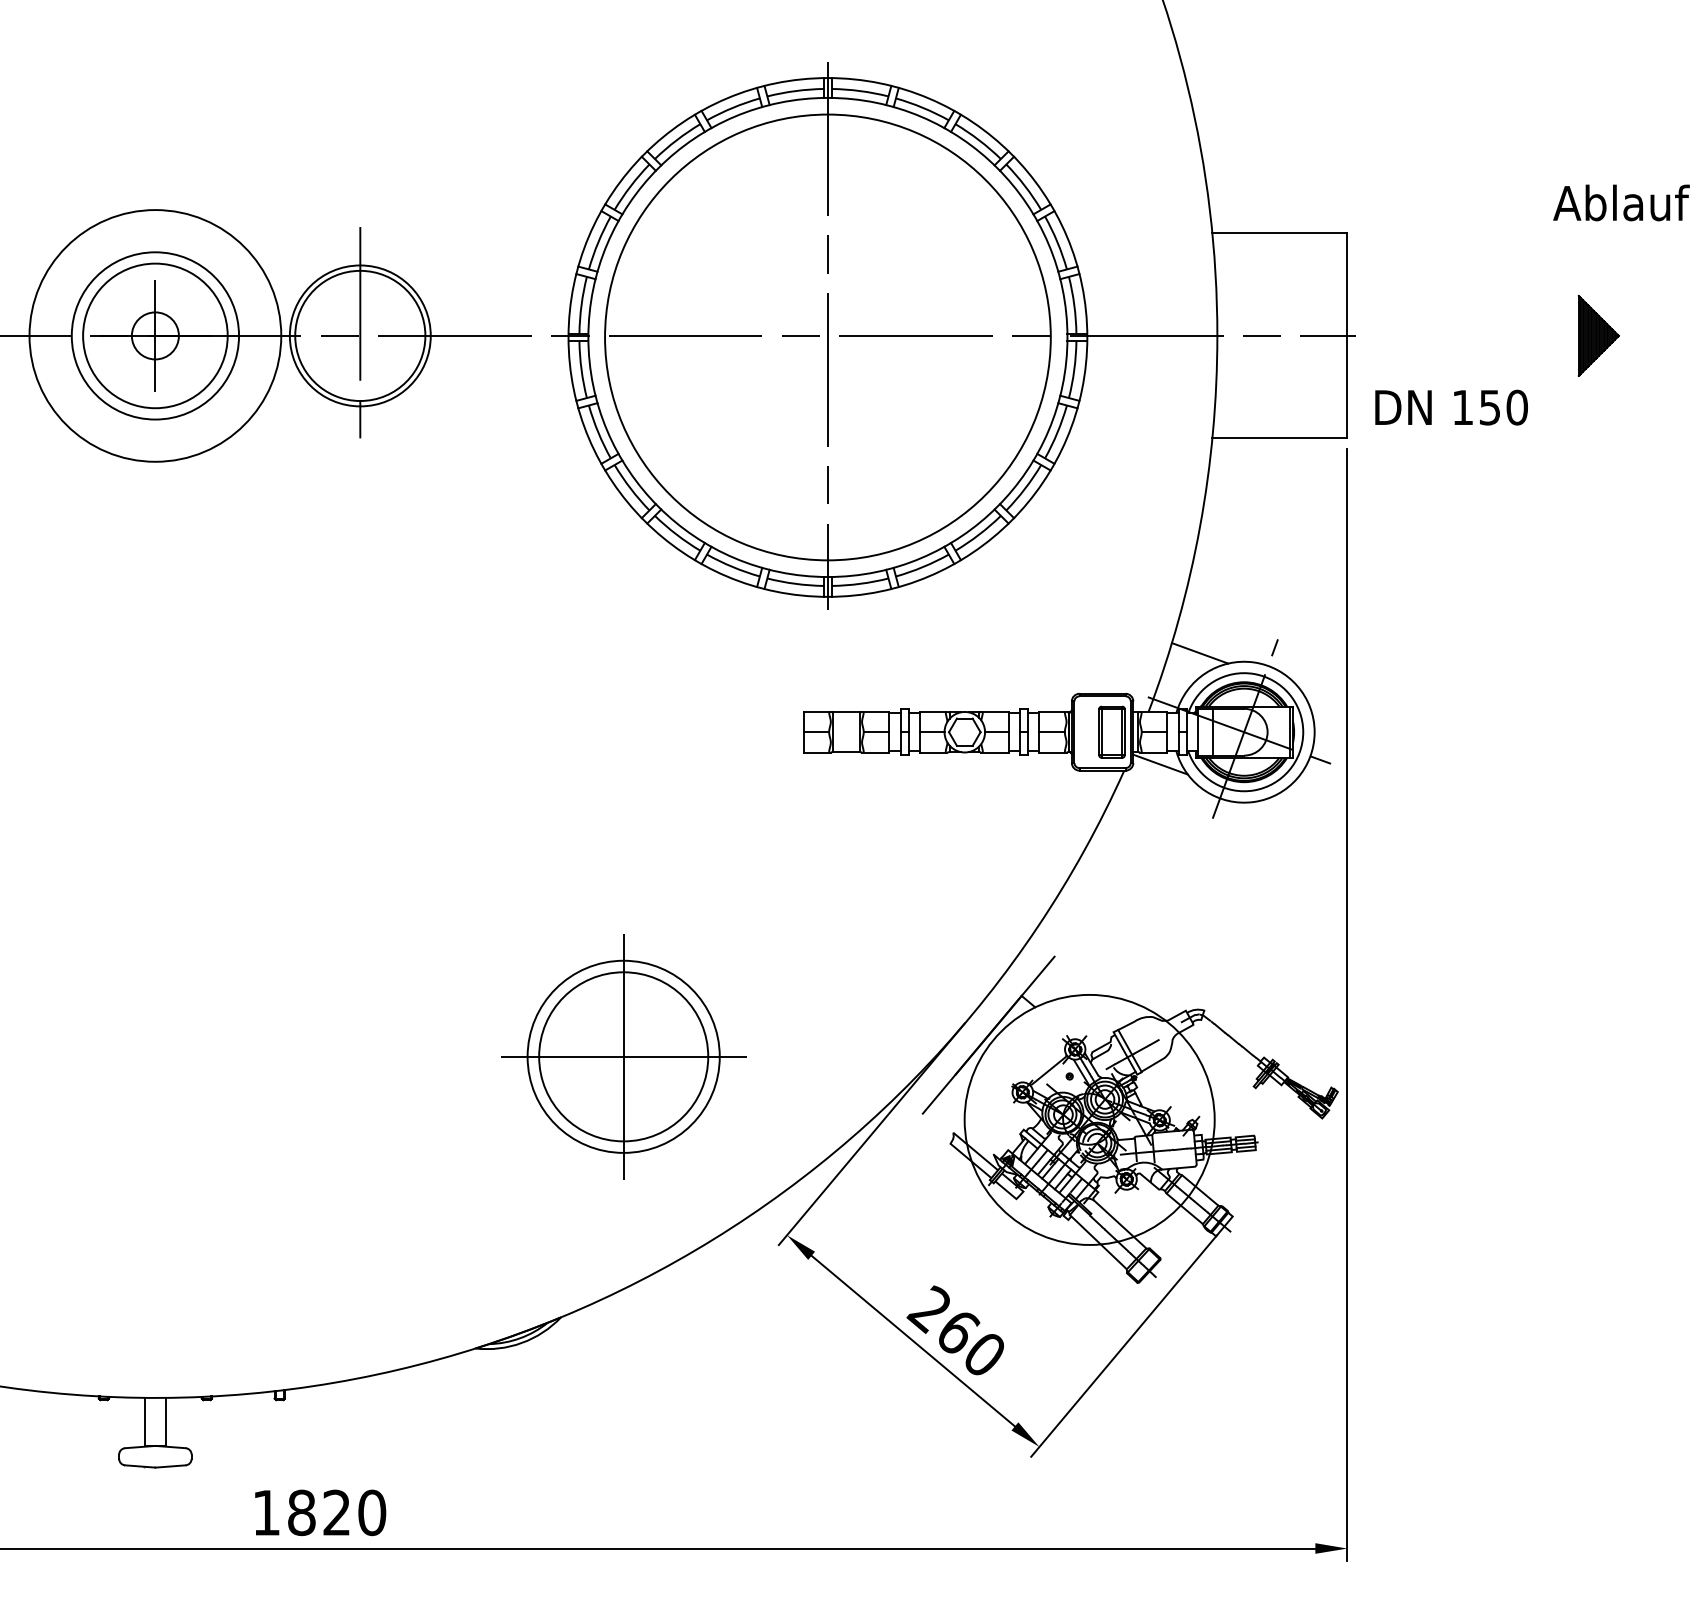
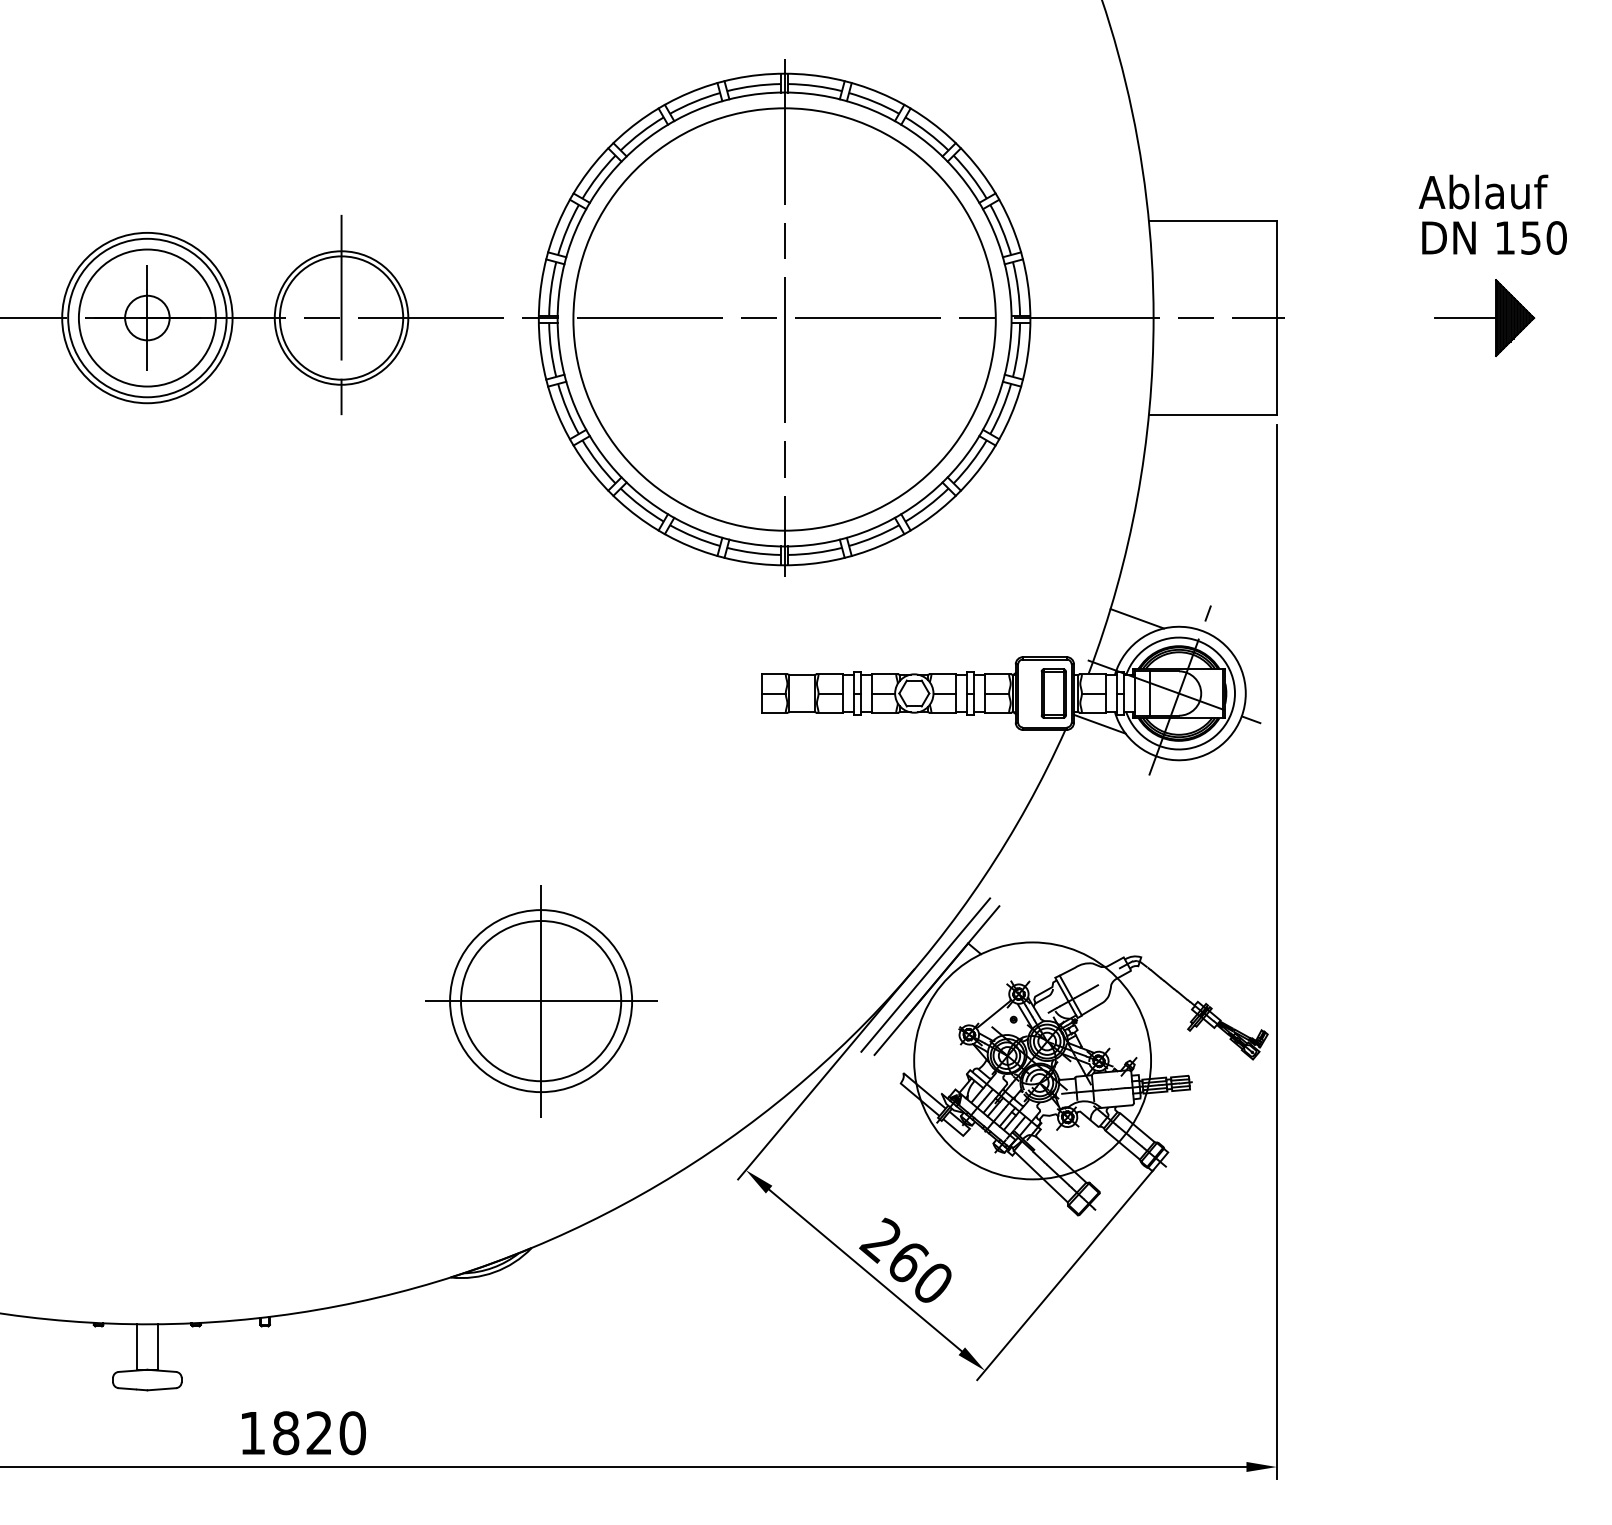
text: (1621, 202) -> (1483, 191), moved
circle: (155, 335) -> (147, 317), size x0.71
line: (1546, 336) -> (1465, 318), added
text: (1451, 407) -> (1494, 237), moved
line: (976, 1028) -> (925, 974), added
part: (624, 1057) -> (541, 1001), moved

